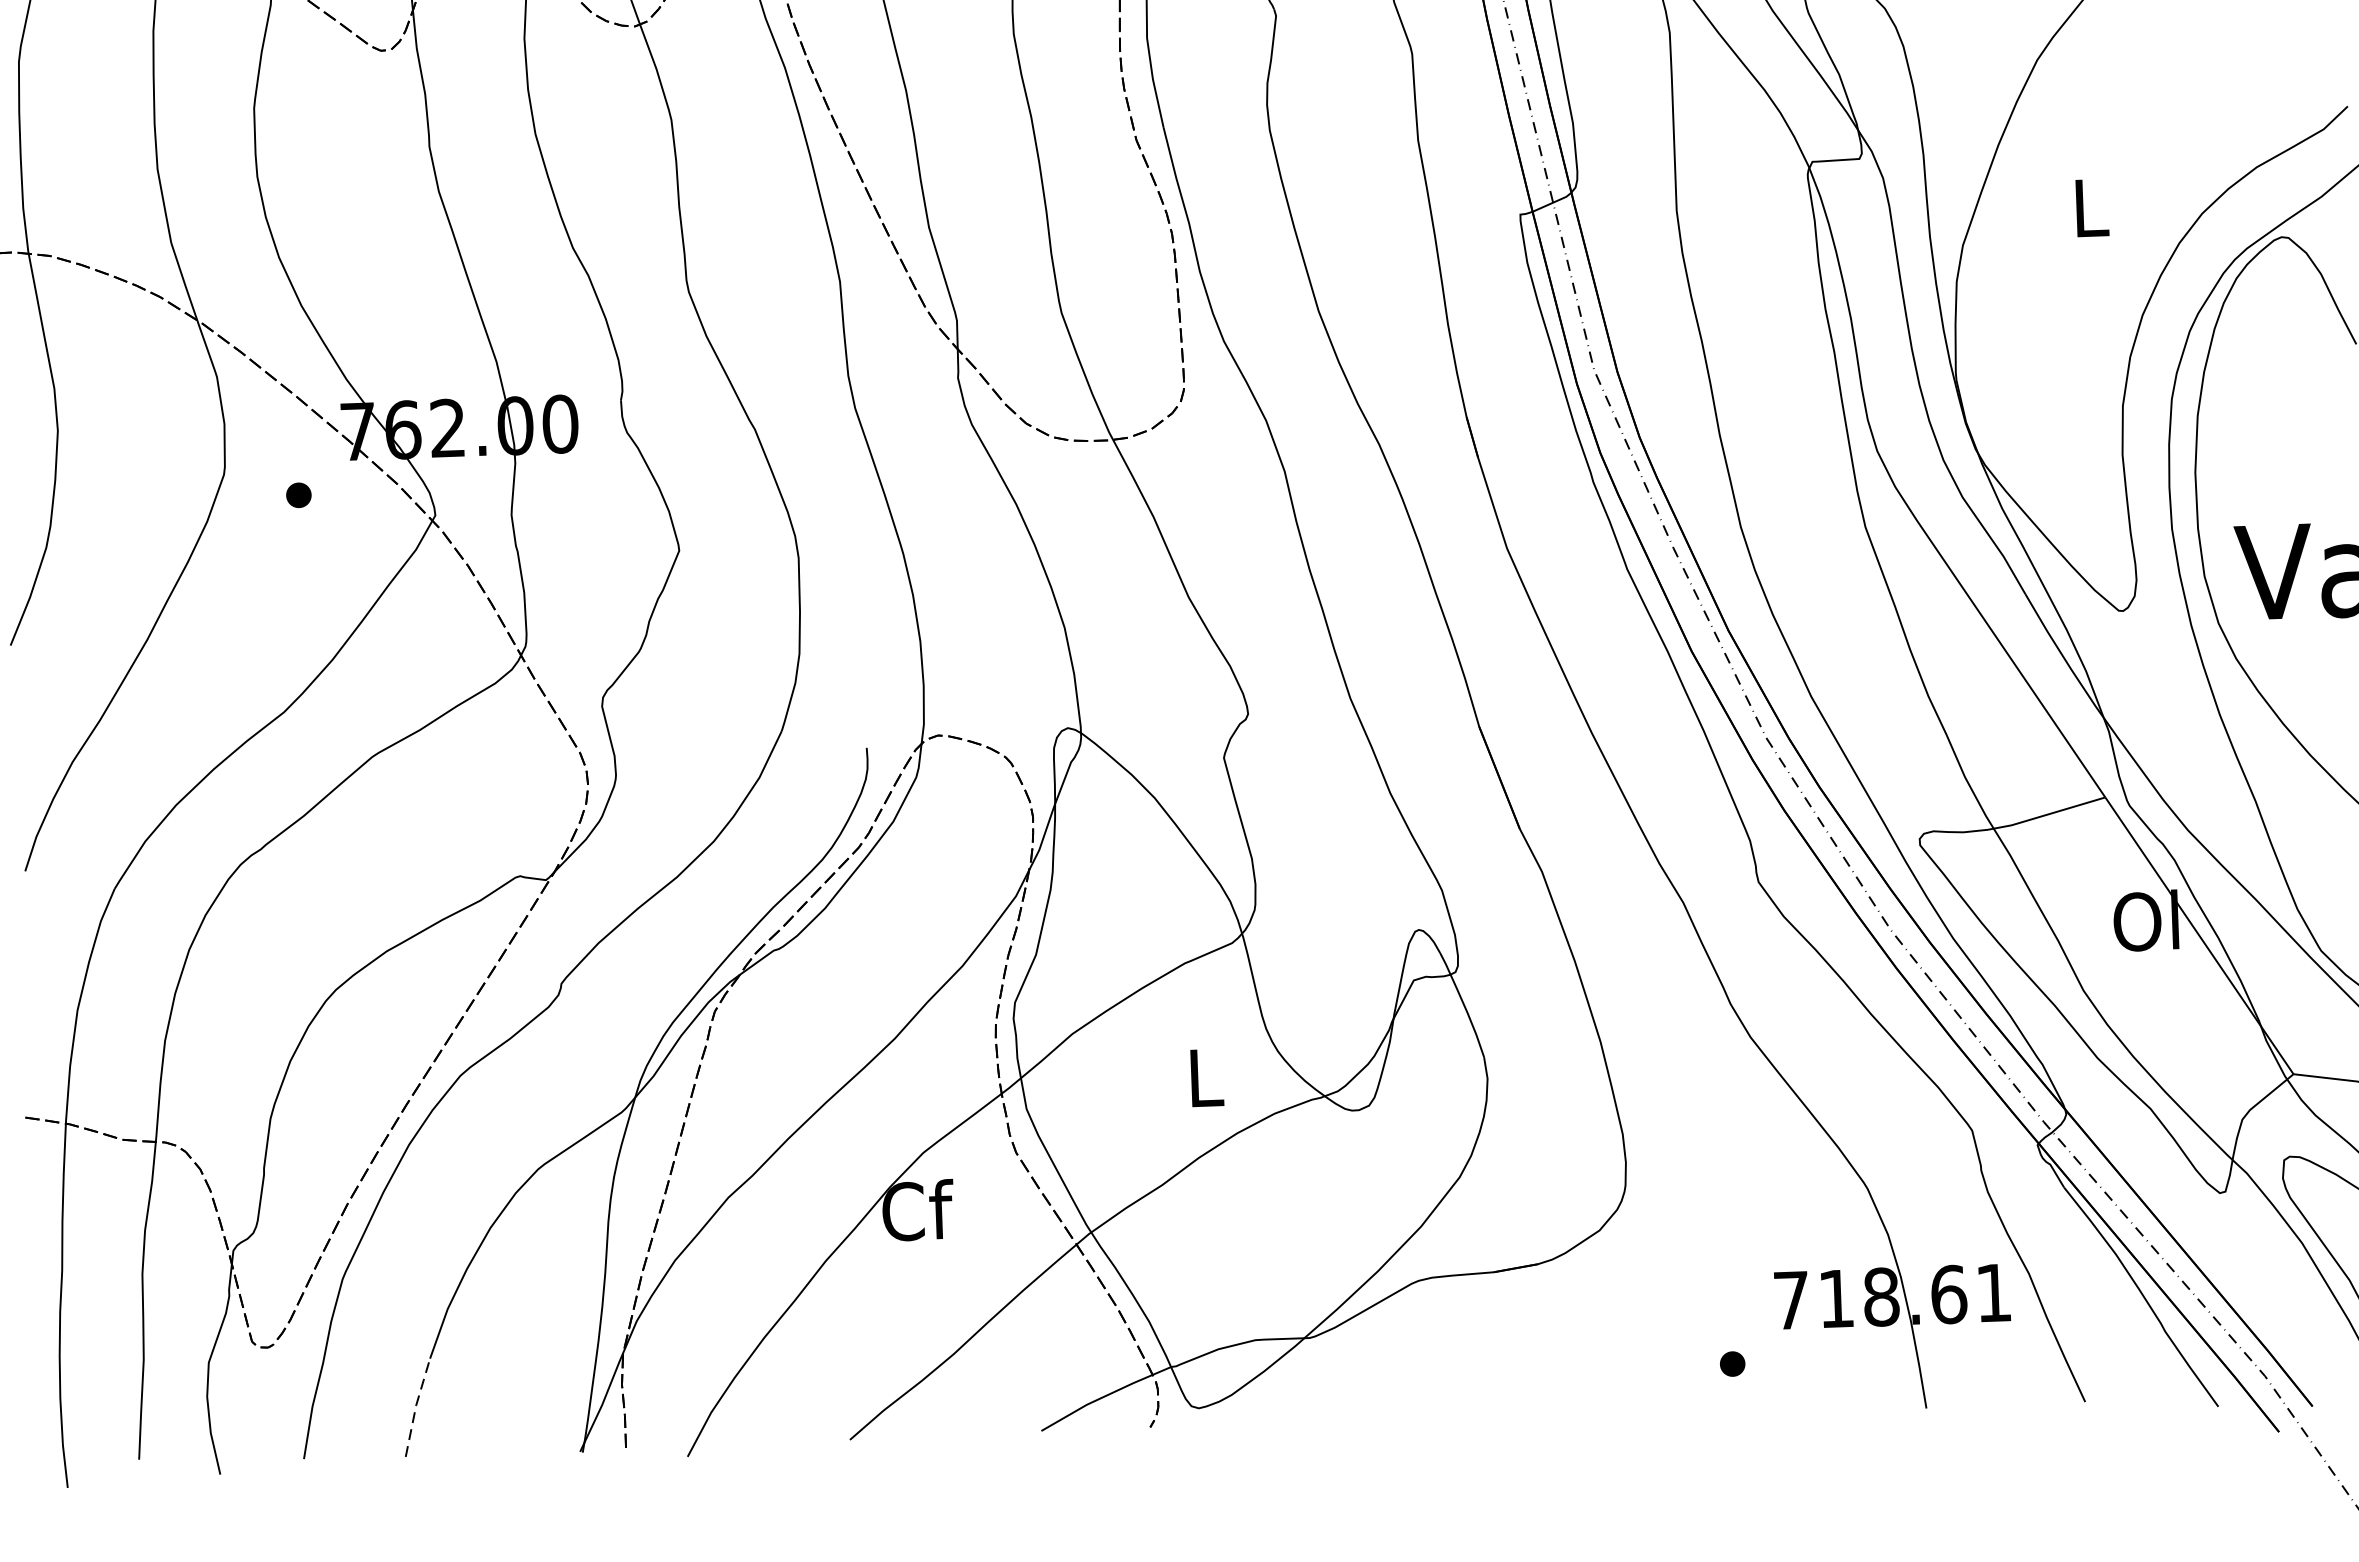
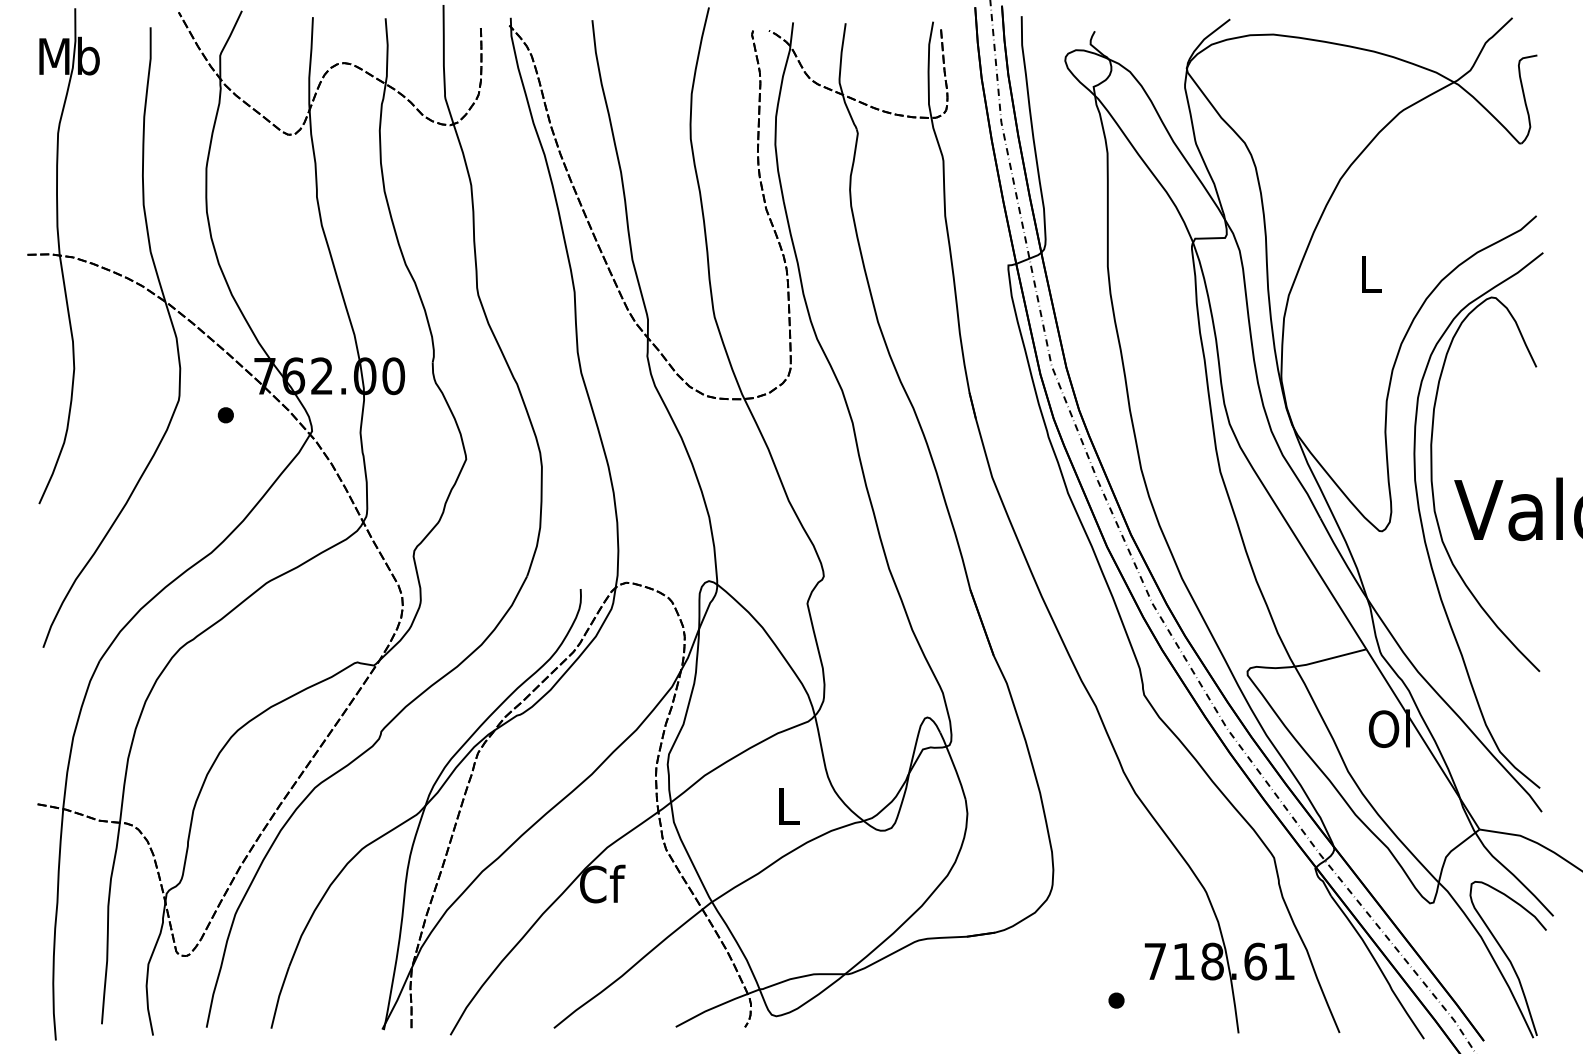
line: (416, 1407) -> (279, 997), dashed -> solid

